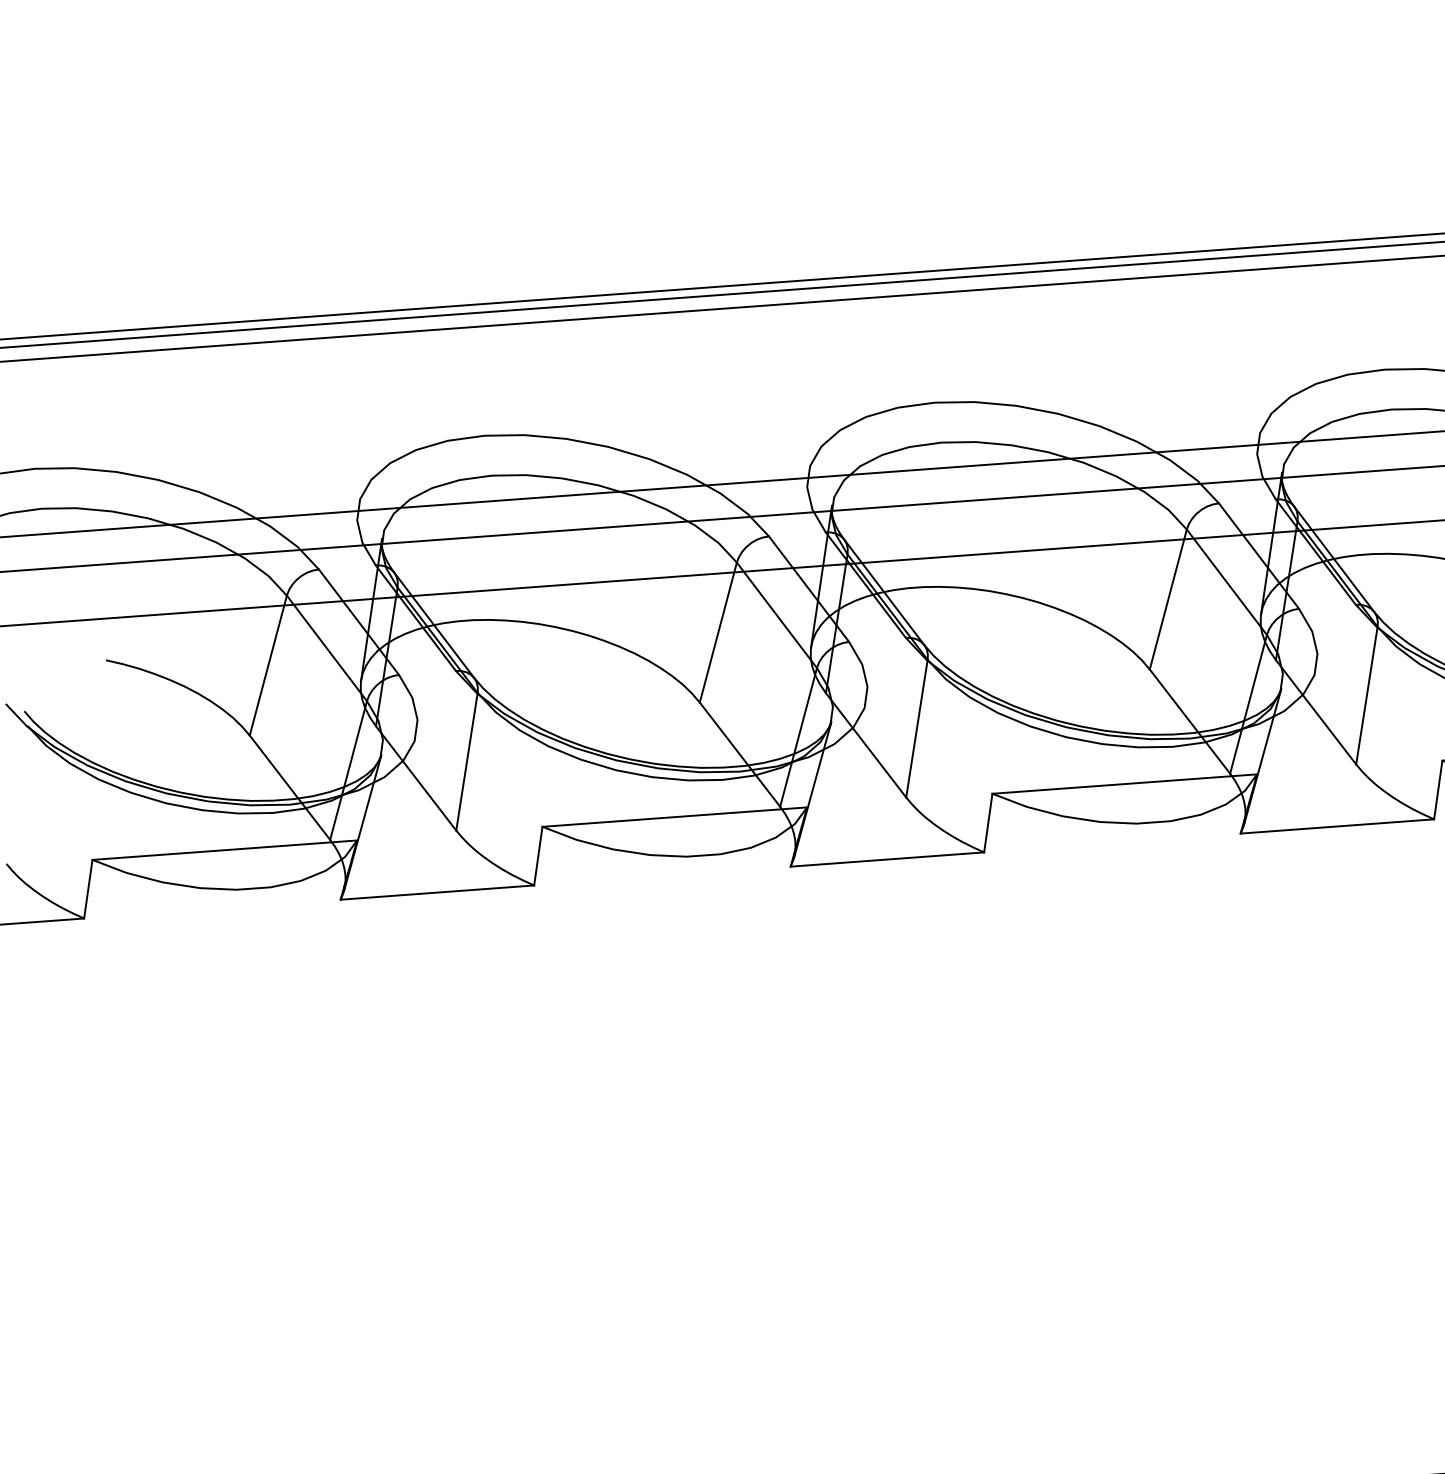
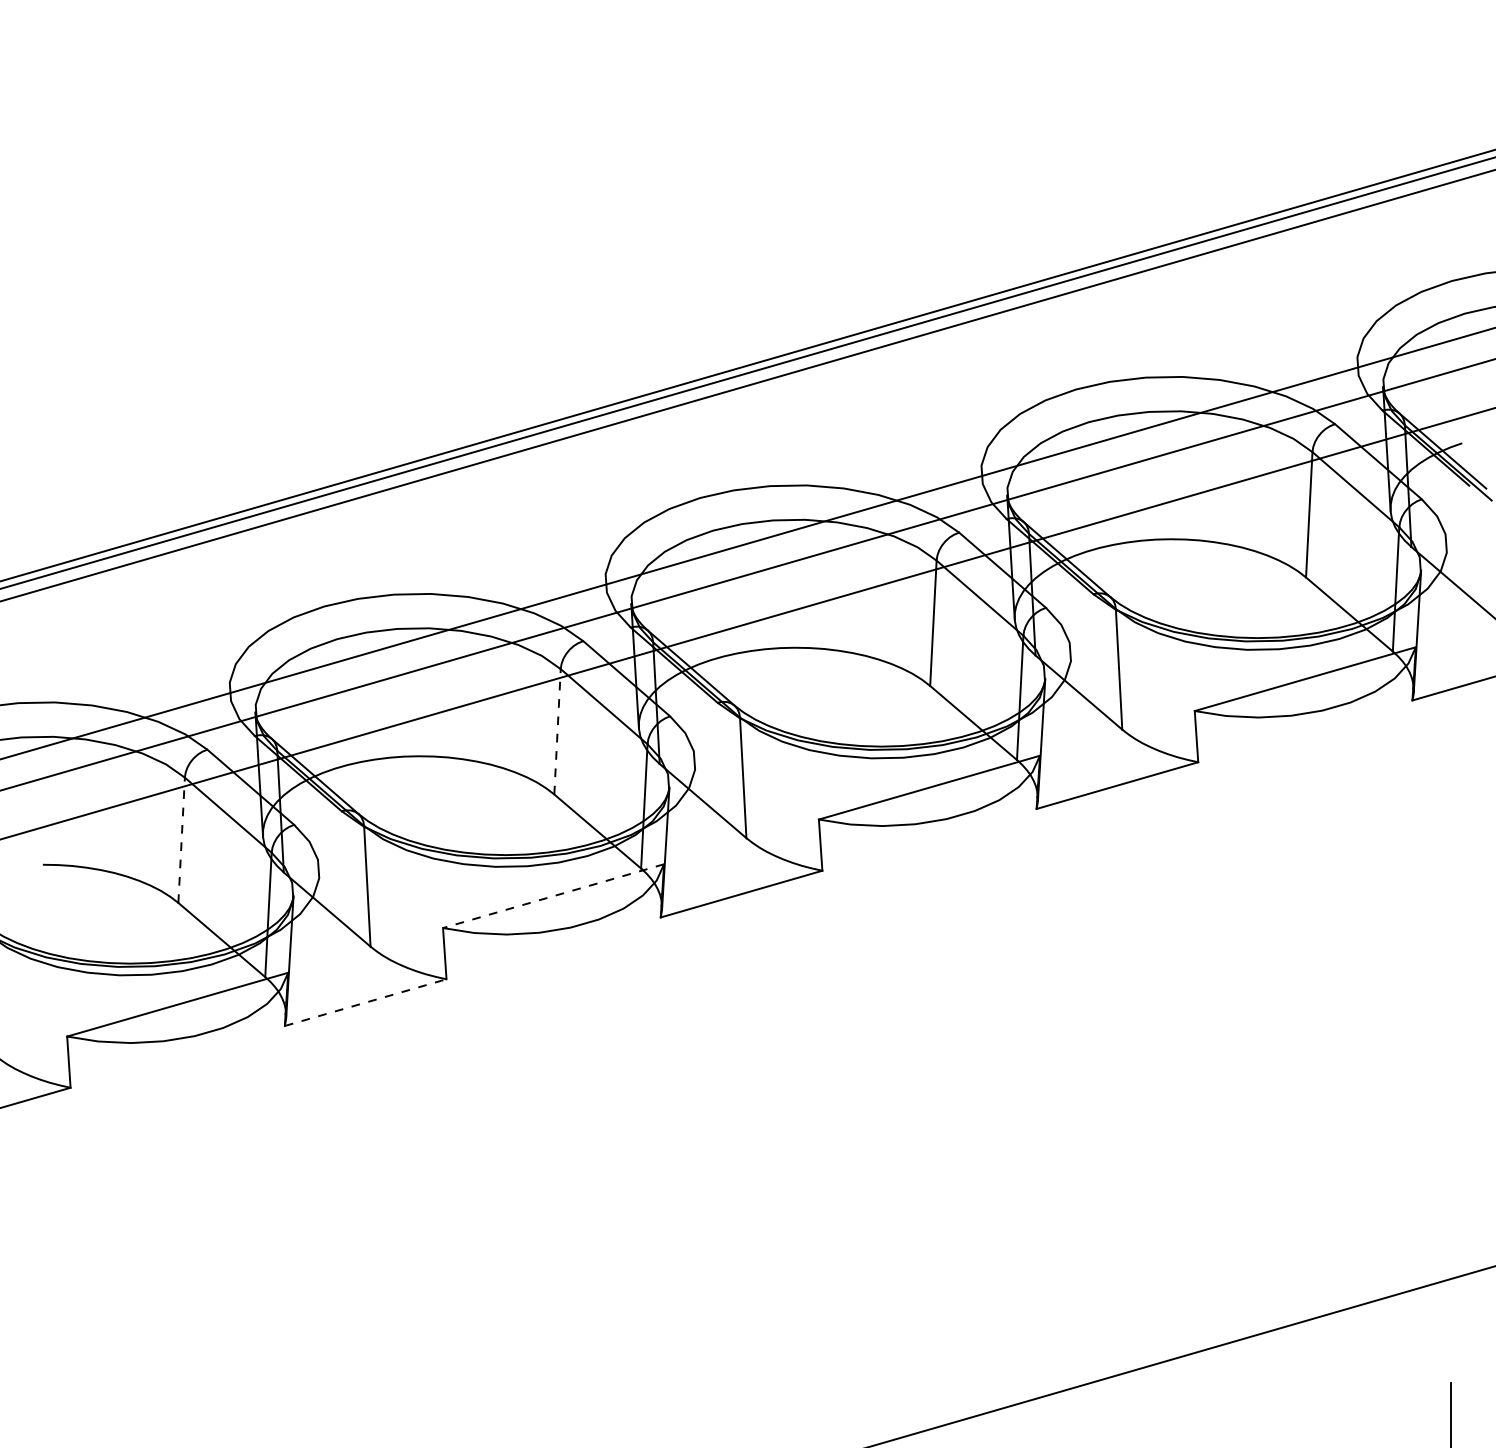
line: (718, 632) -> (557, 731), solid -> dashed
line: (268, 665) -> (181, 840), solid -> dashed
line: (674, 817) -> (553, 896), solid -> dashed
line: (438, 892) -> (366, 1002), solid -> dashed

